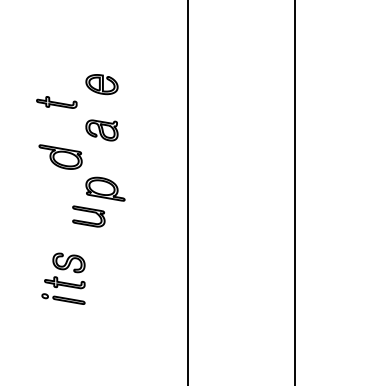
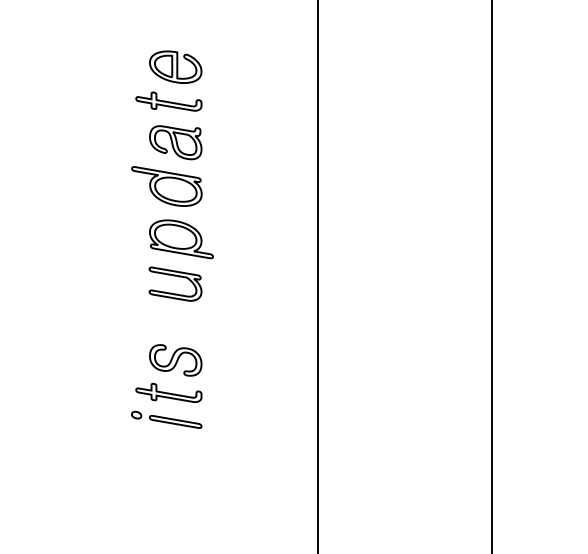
part: (56, 102) -> (168, 101), moved
part: (60, 156) -> (166, 185), moved
part: (88, 216) -> (174, 284), moved
part: (63, 278) -> (166, 386), moved

